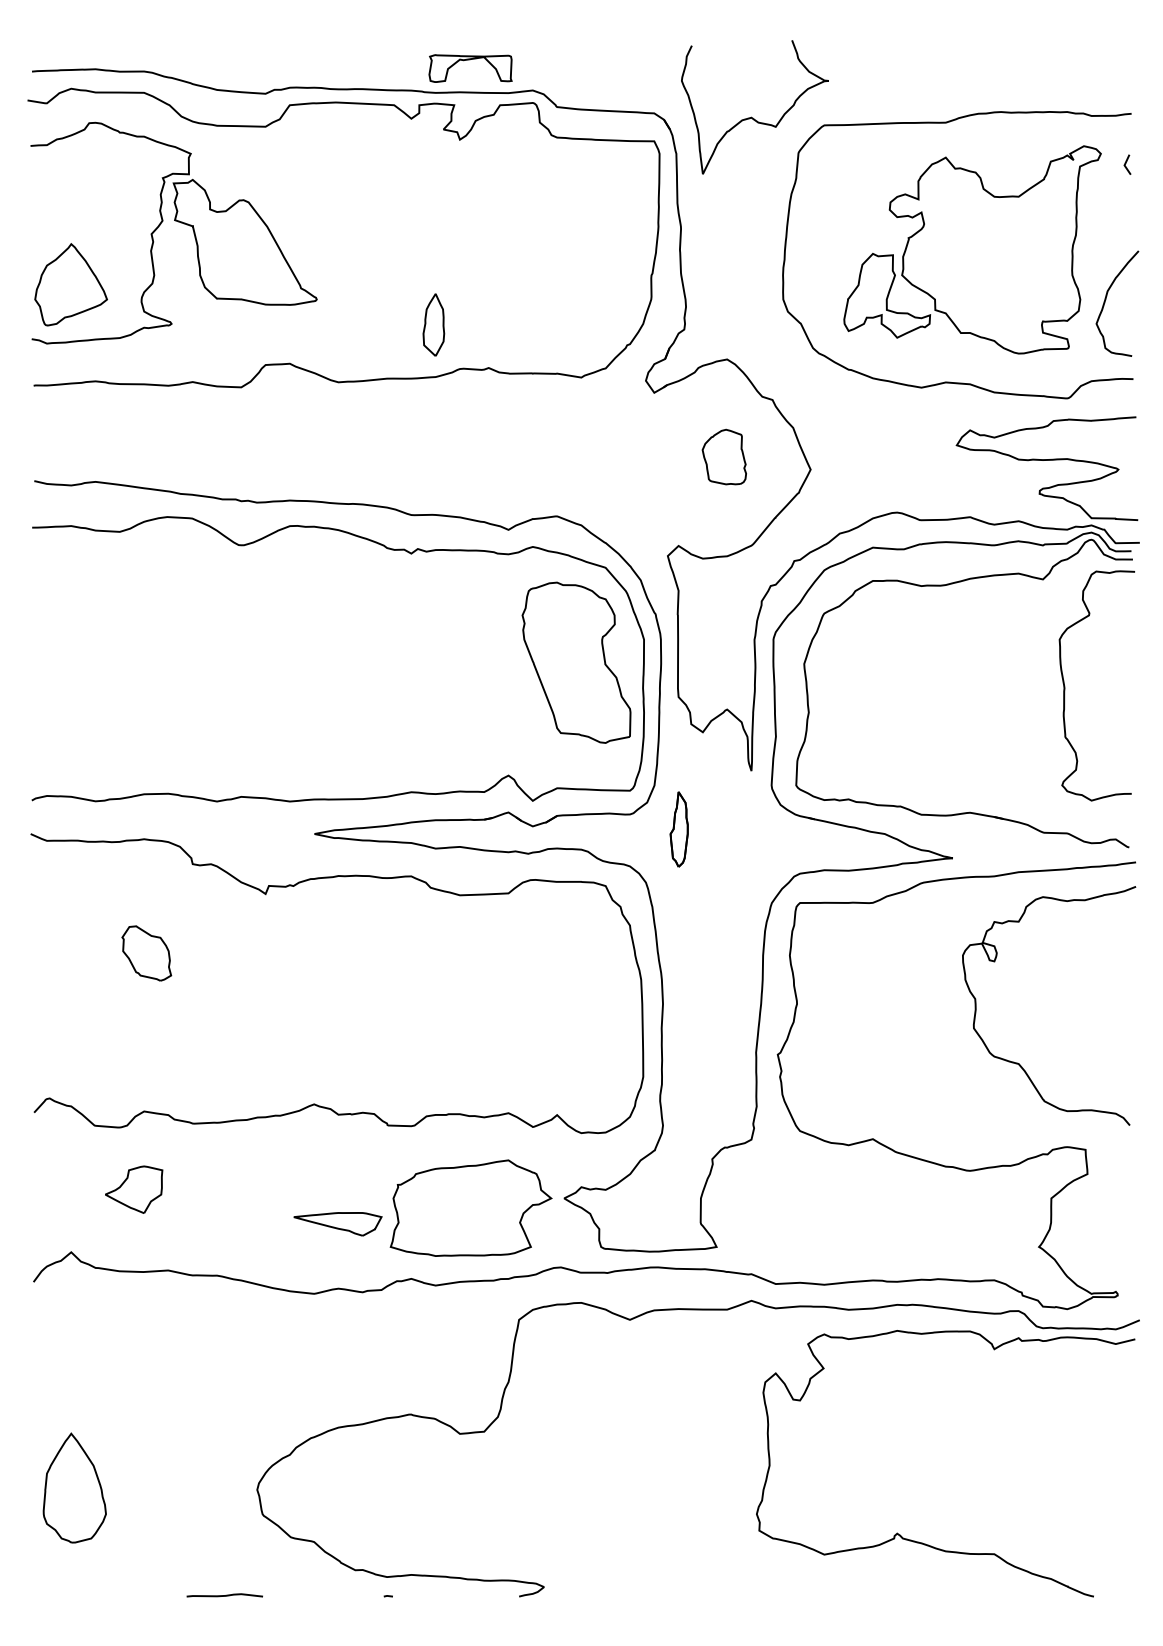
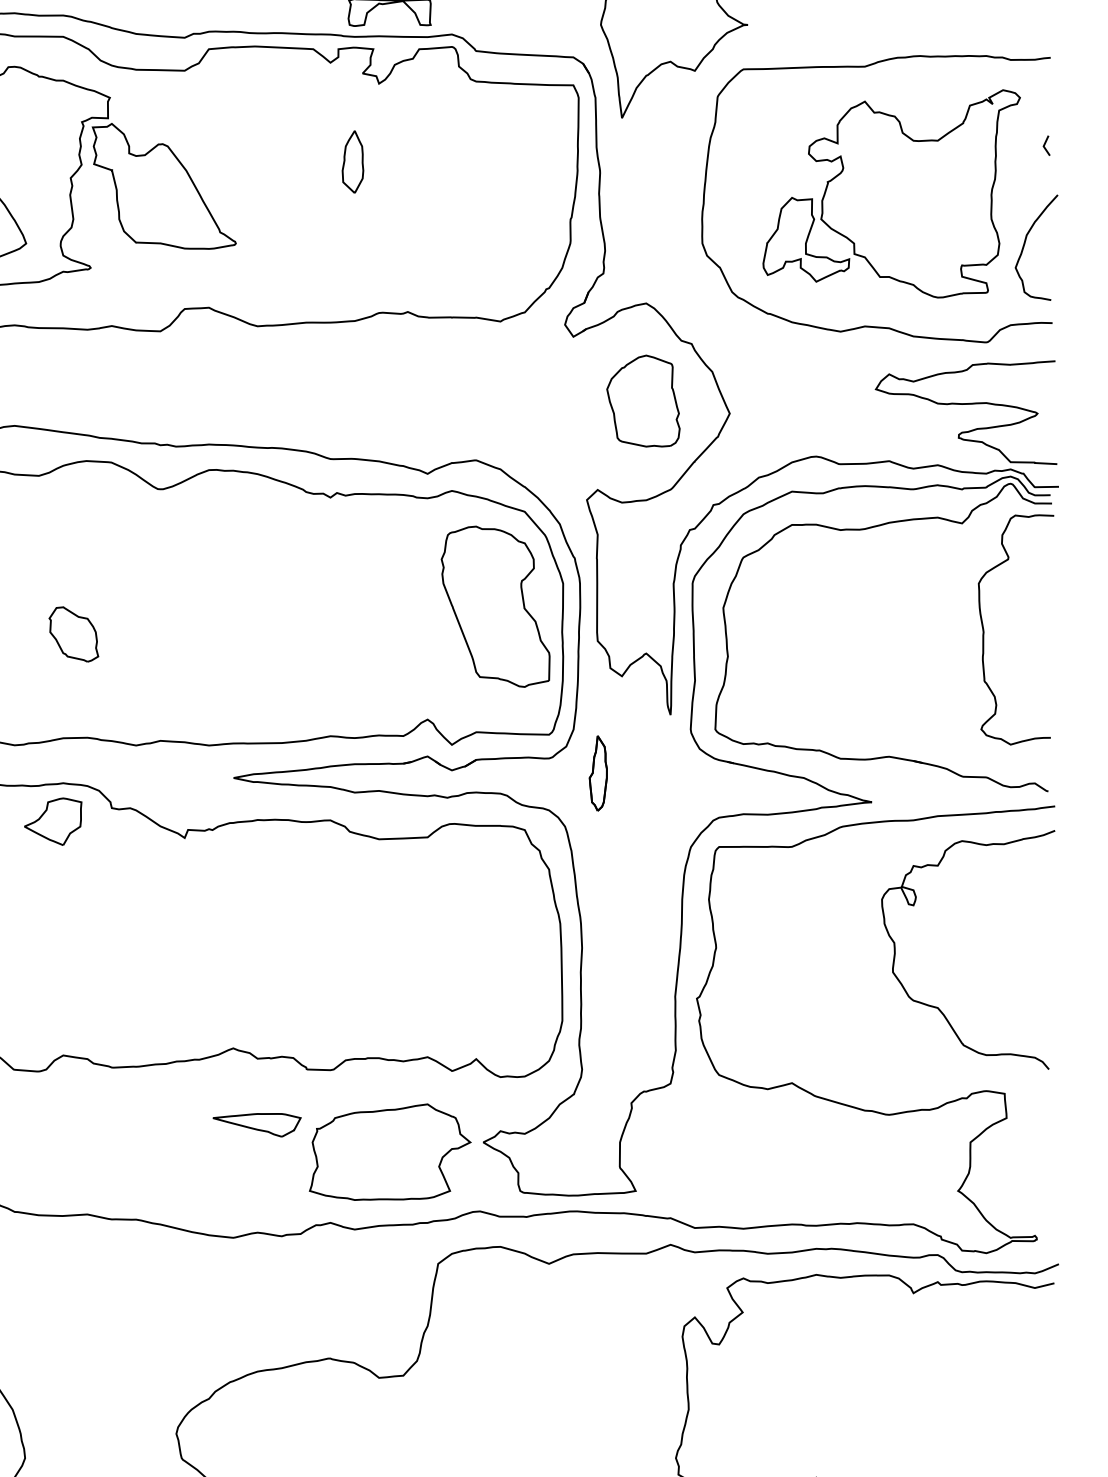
line: (1126, 163) -> (1045, 144), moved
part: (433, 324) -> (352, 161), moved
part: (724, 456) -> (643, 400), size x1.67
part: (146, 953) -> (73, 634), moved
part: (134, 1189) -> (53, 821), moved
part: (337, 1224) -> (256, 1125), moved

